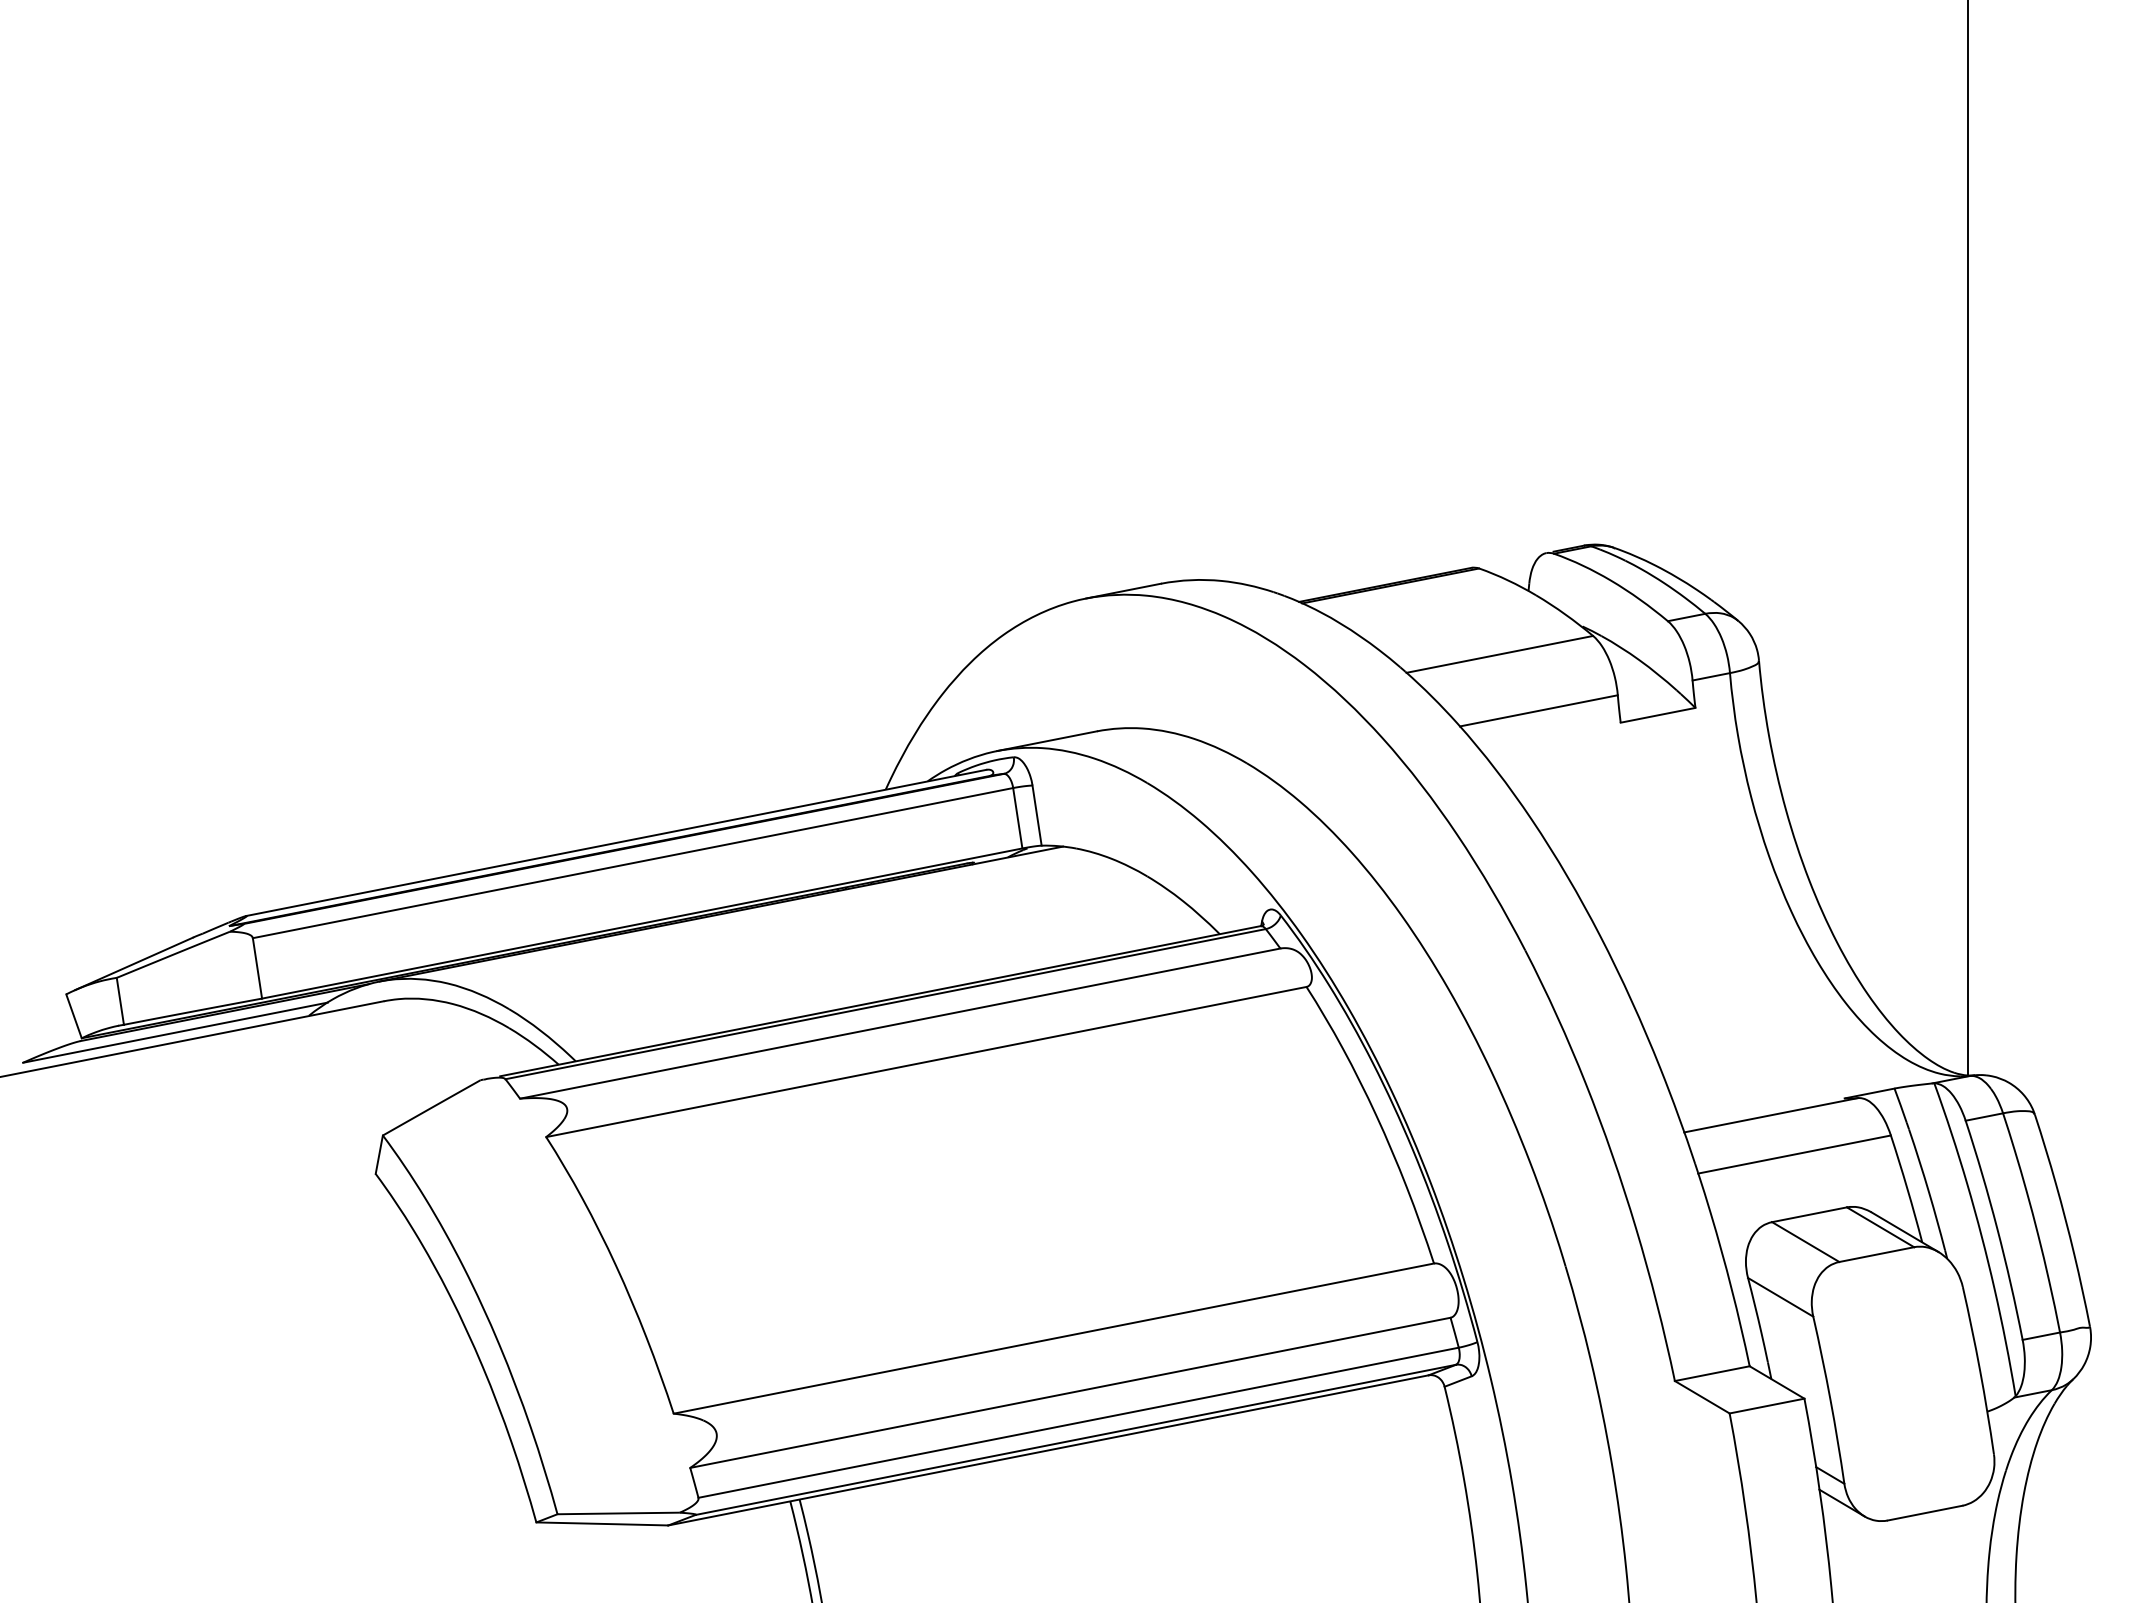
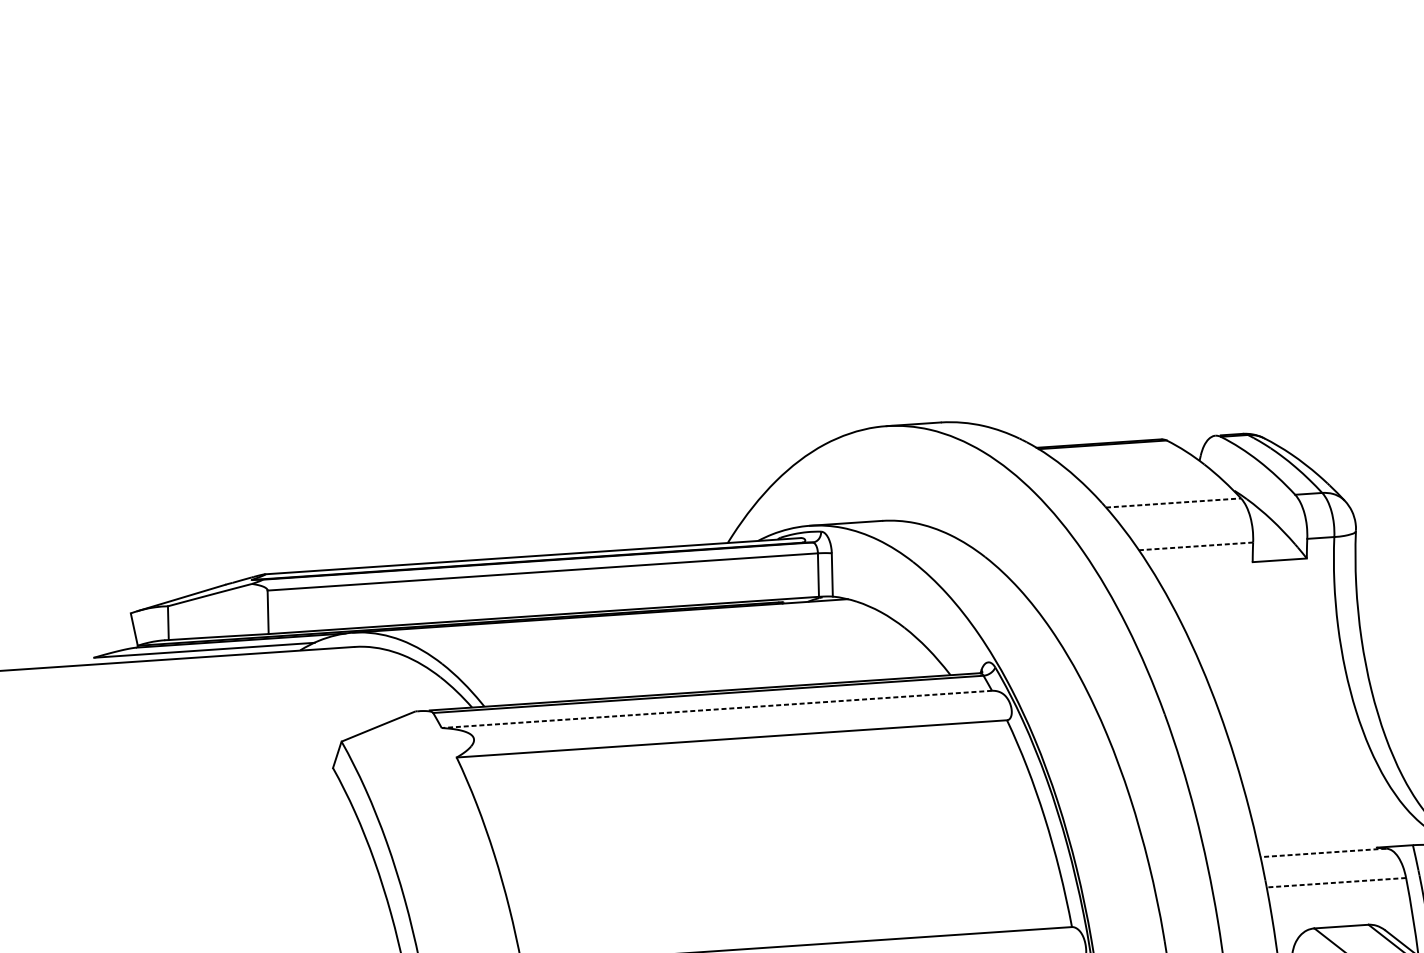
line: (1500, 654) -> (1174, 503), solid -> dashed
line: (1539, 710) -> (1196, 546), solid -> dashed
line: (900, 1023) -> (717, 709), solid -> dashed
line: (1771, 1115) -> (1323, 853), solid -> dashed
line: (1794, 1154) -> (1336, 882), solid -> dashed

